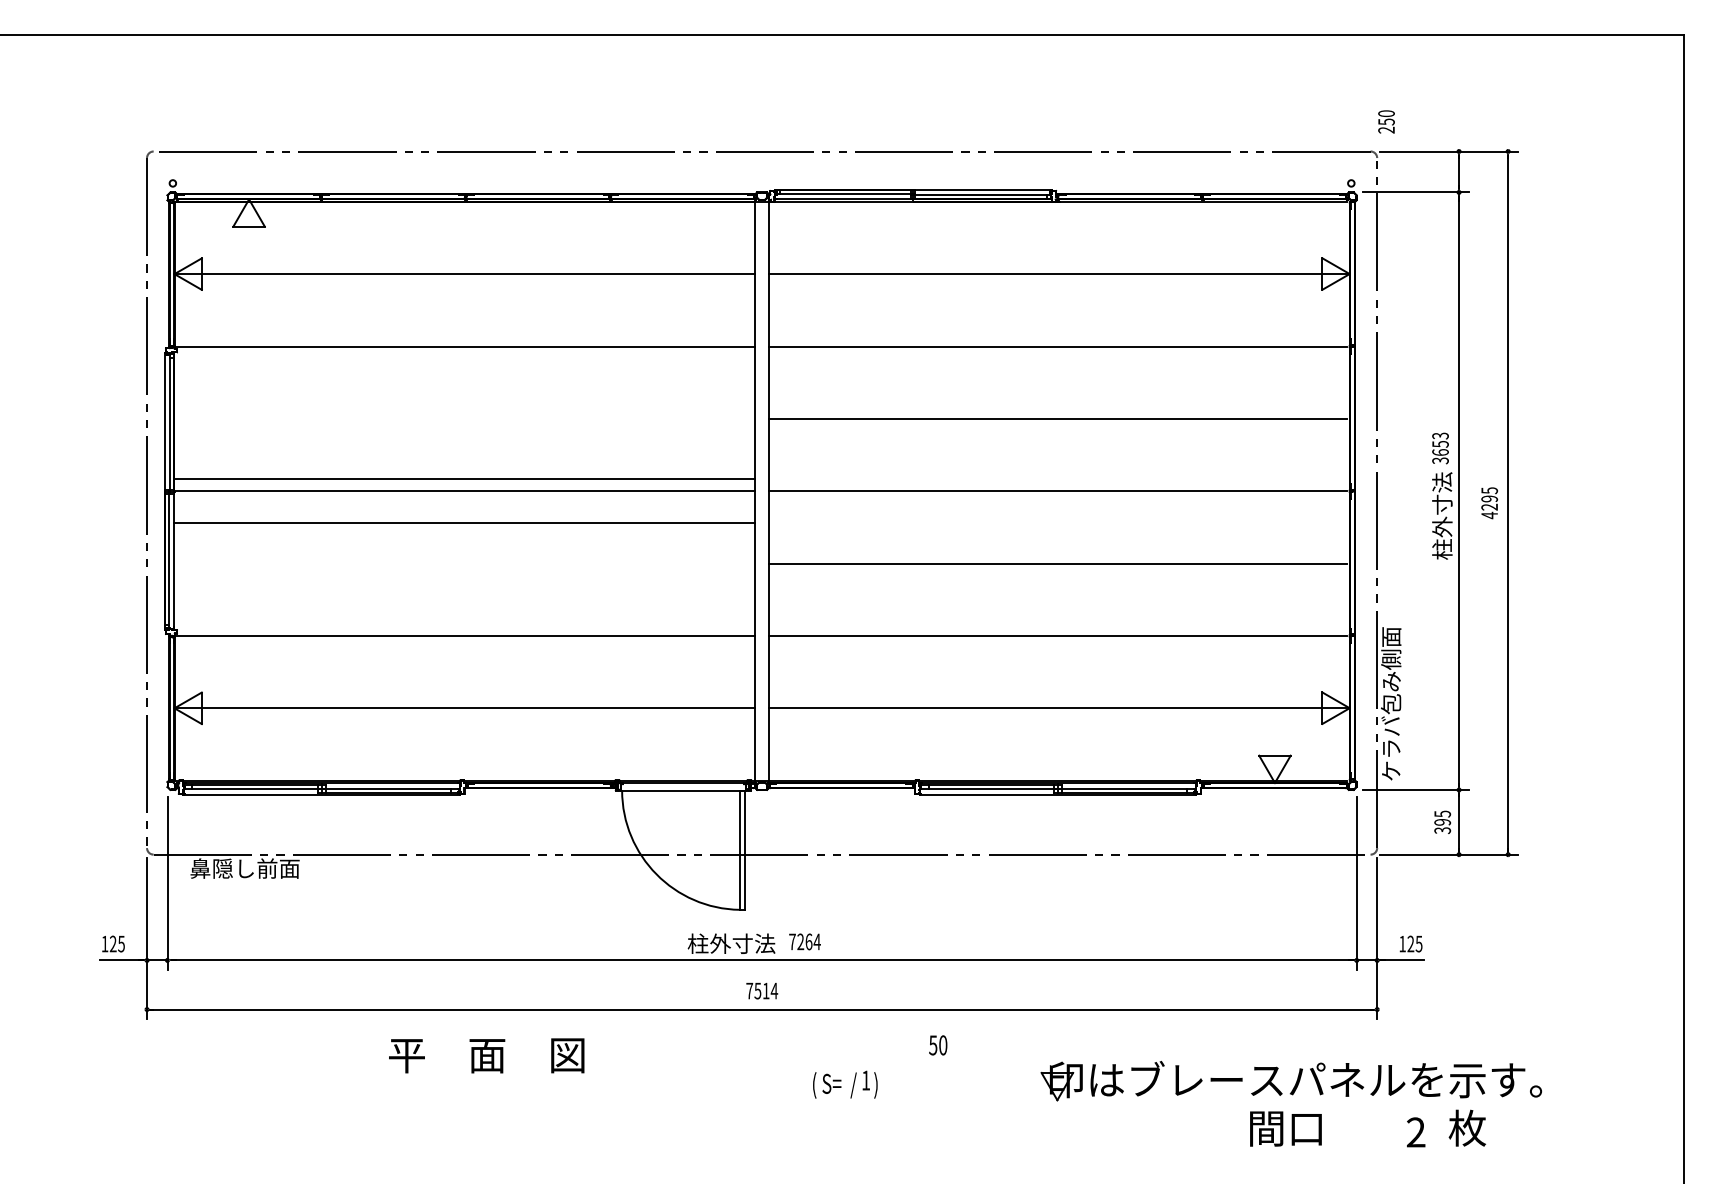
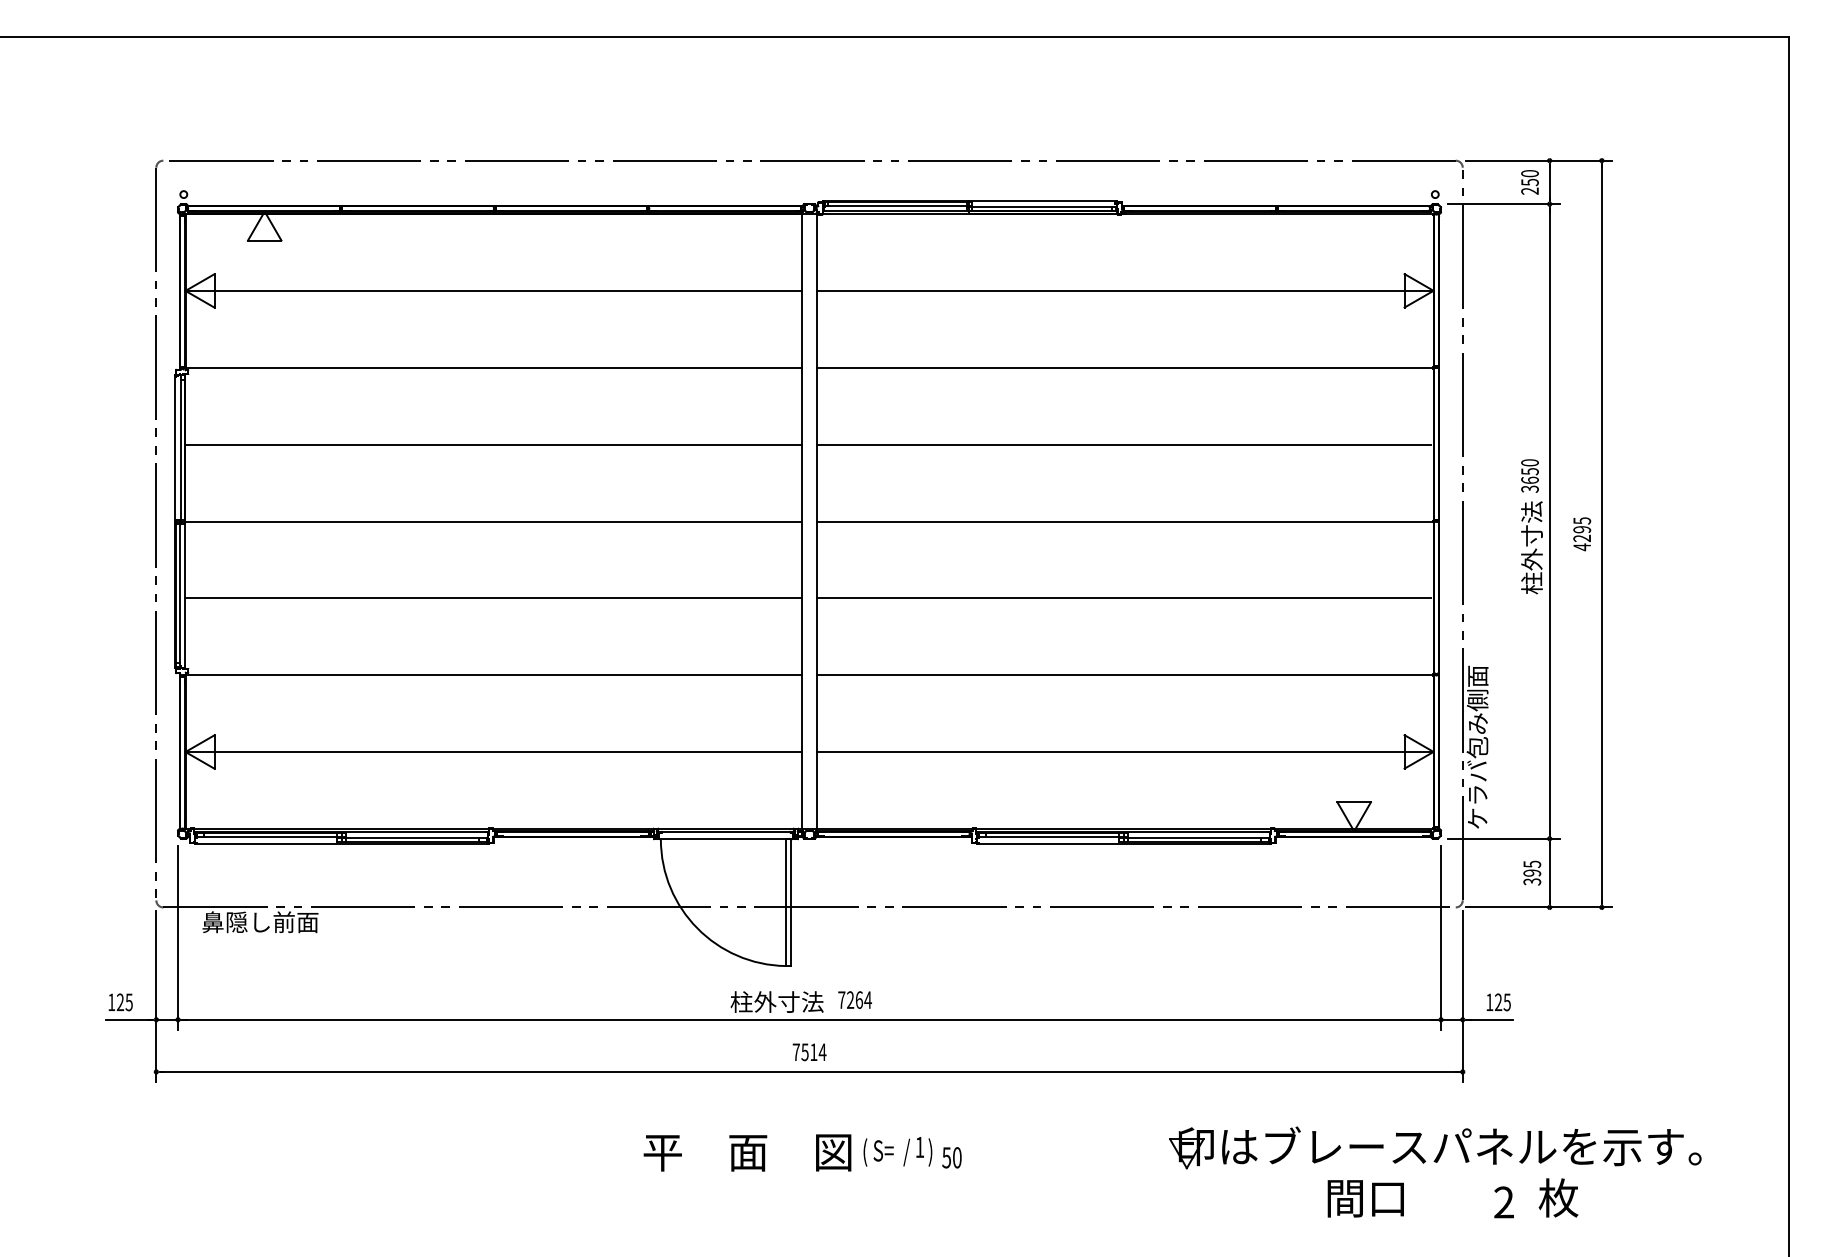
text: (1386, 121) -> (1529, 181), moved
text: (1440, 435) -> (1529, 462), 3653 -> 3650
line: (464, 478) -> (493, 444), moved
line: (464, 522) -> (493, 598), moved
text: (938, 1045) -> (952, 1157), moved
text: (486, 1055) -> (747, 1152), moved
part: (1291, 1081) -> (1435, 1148), moved

